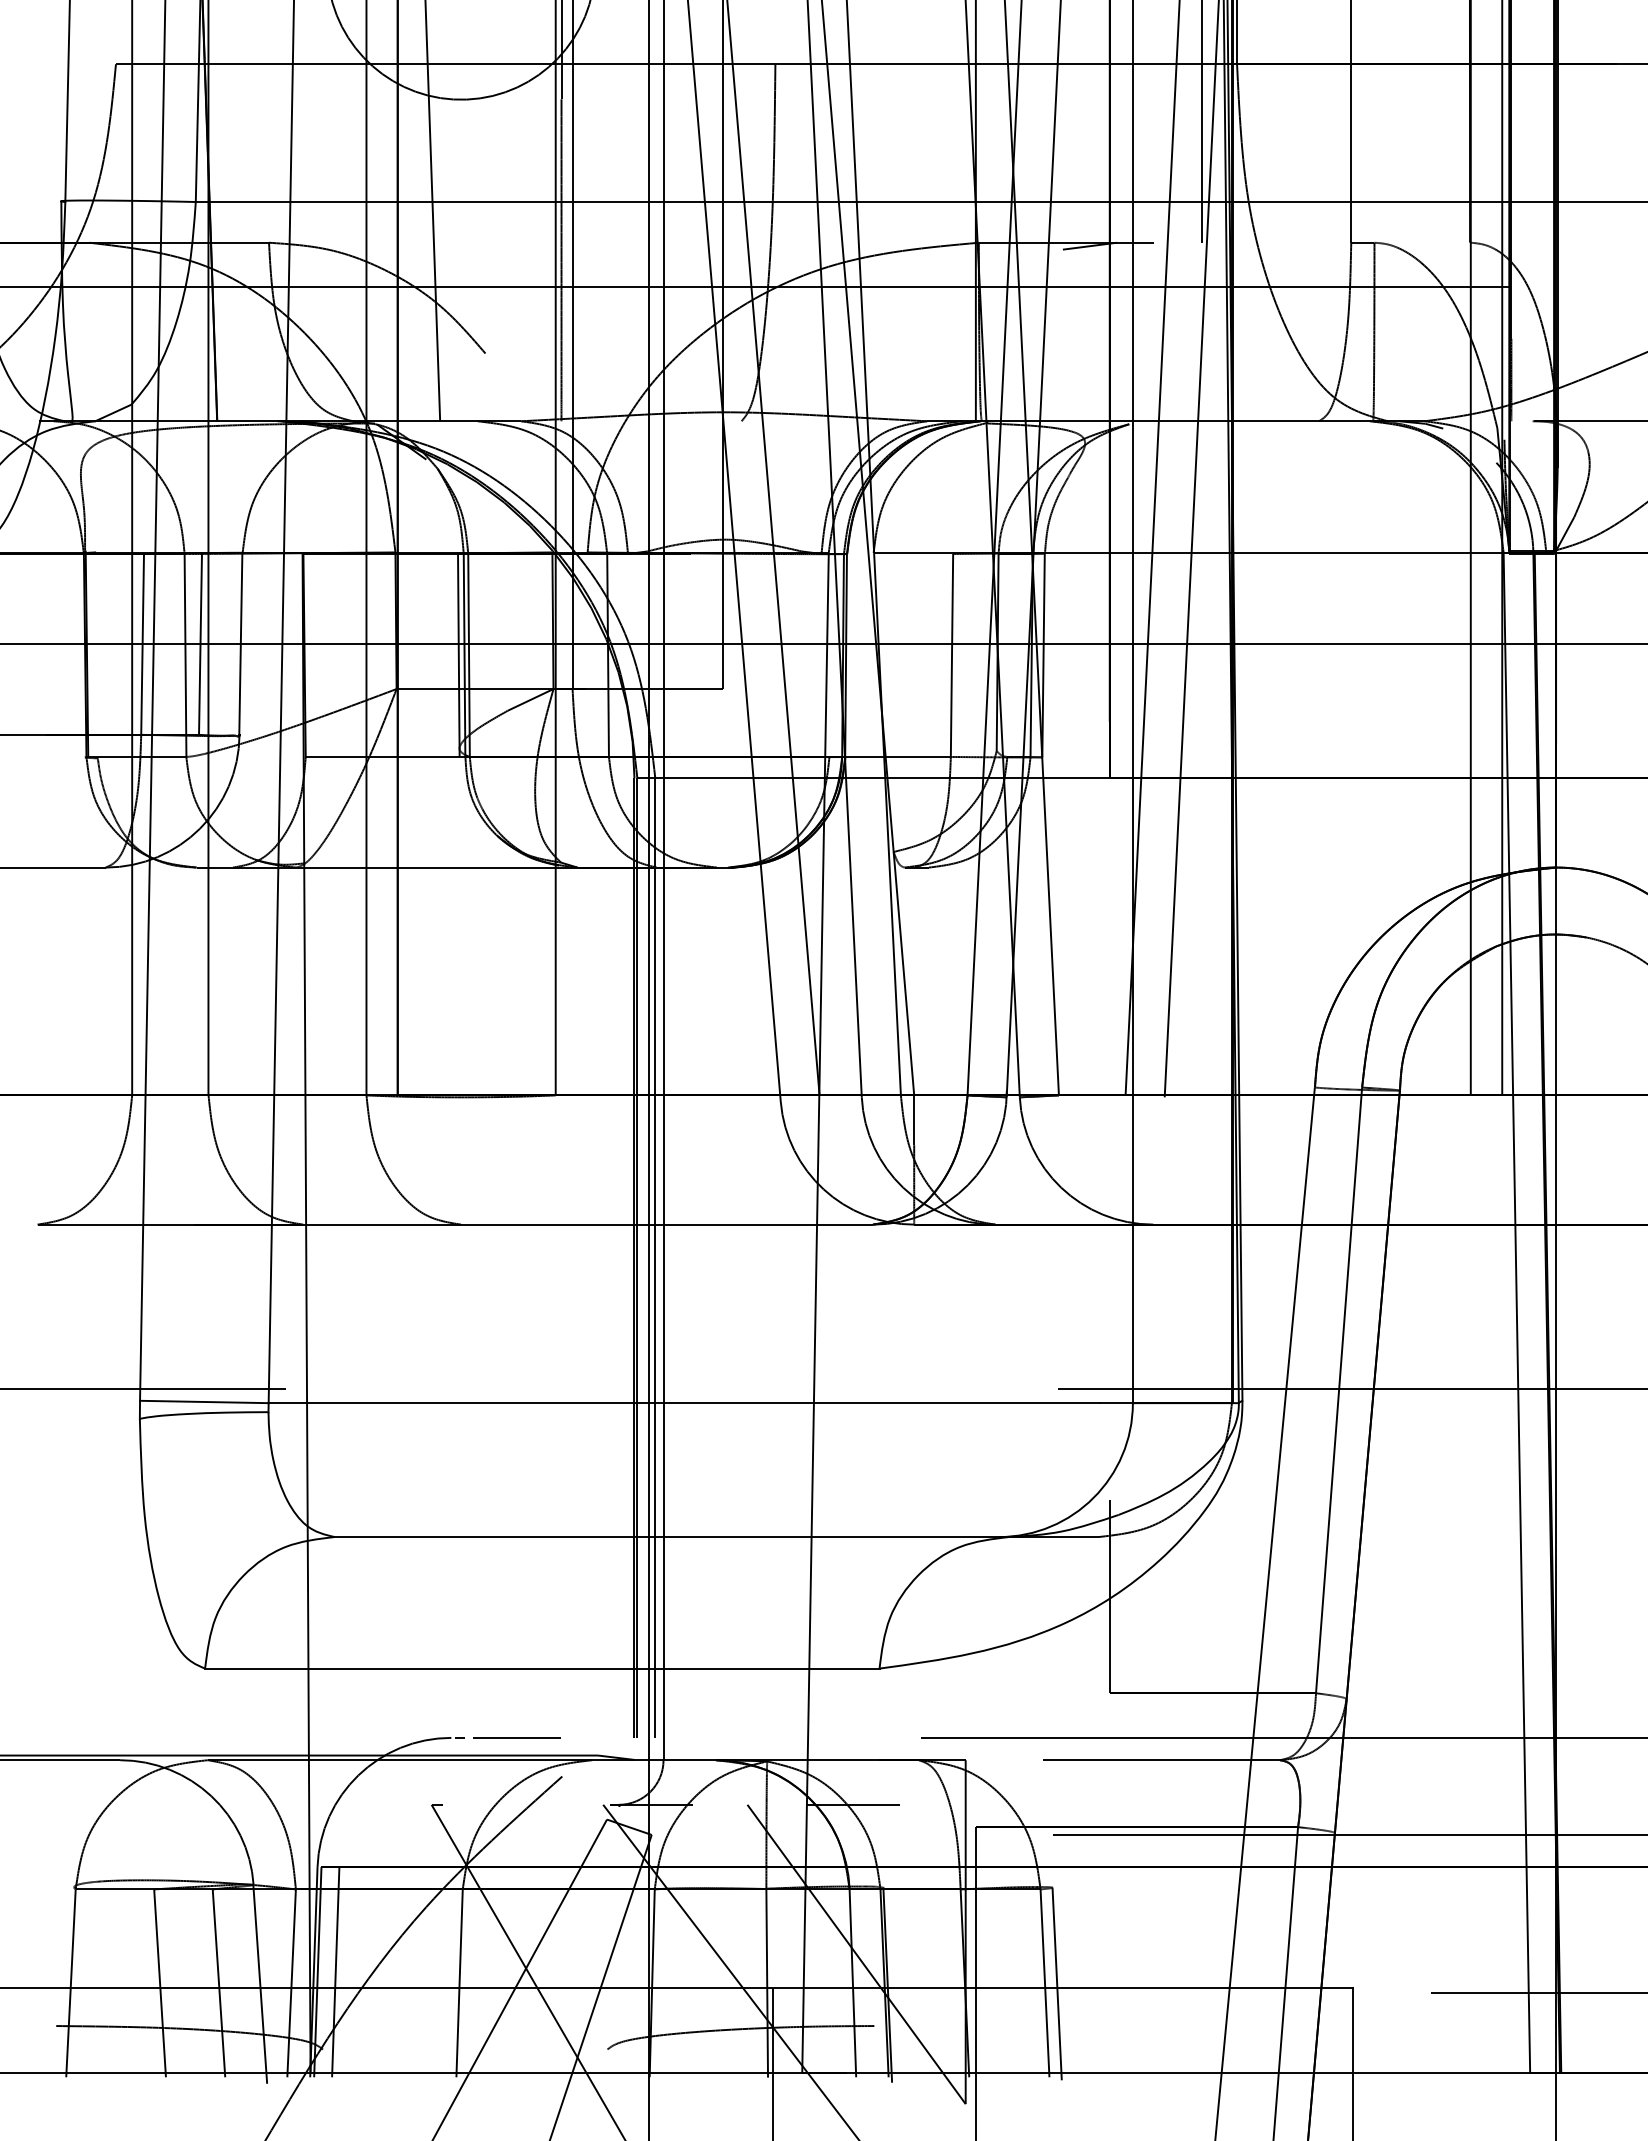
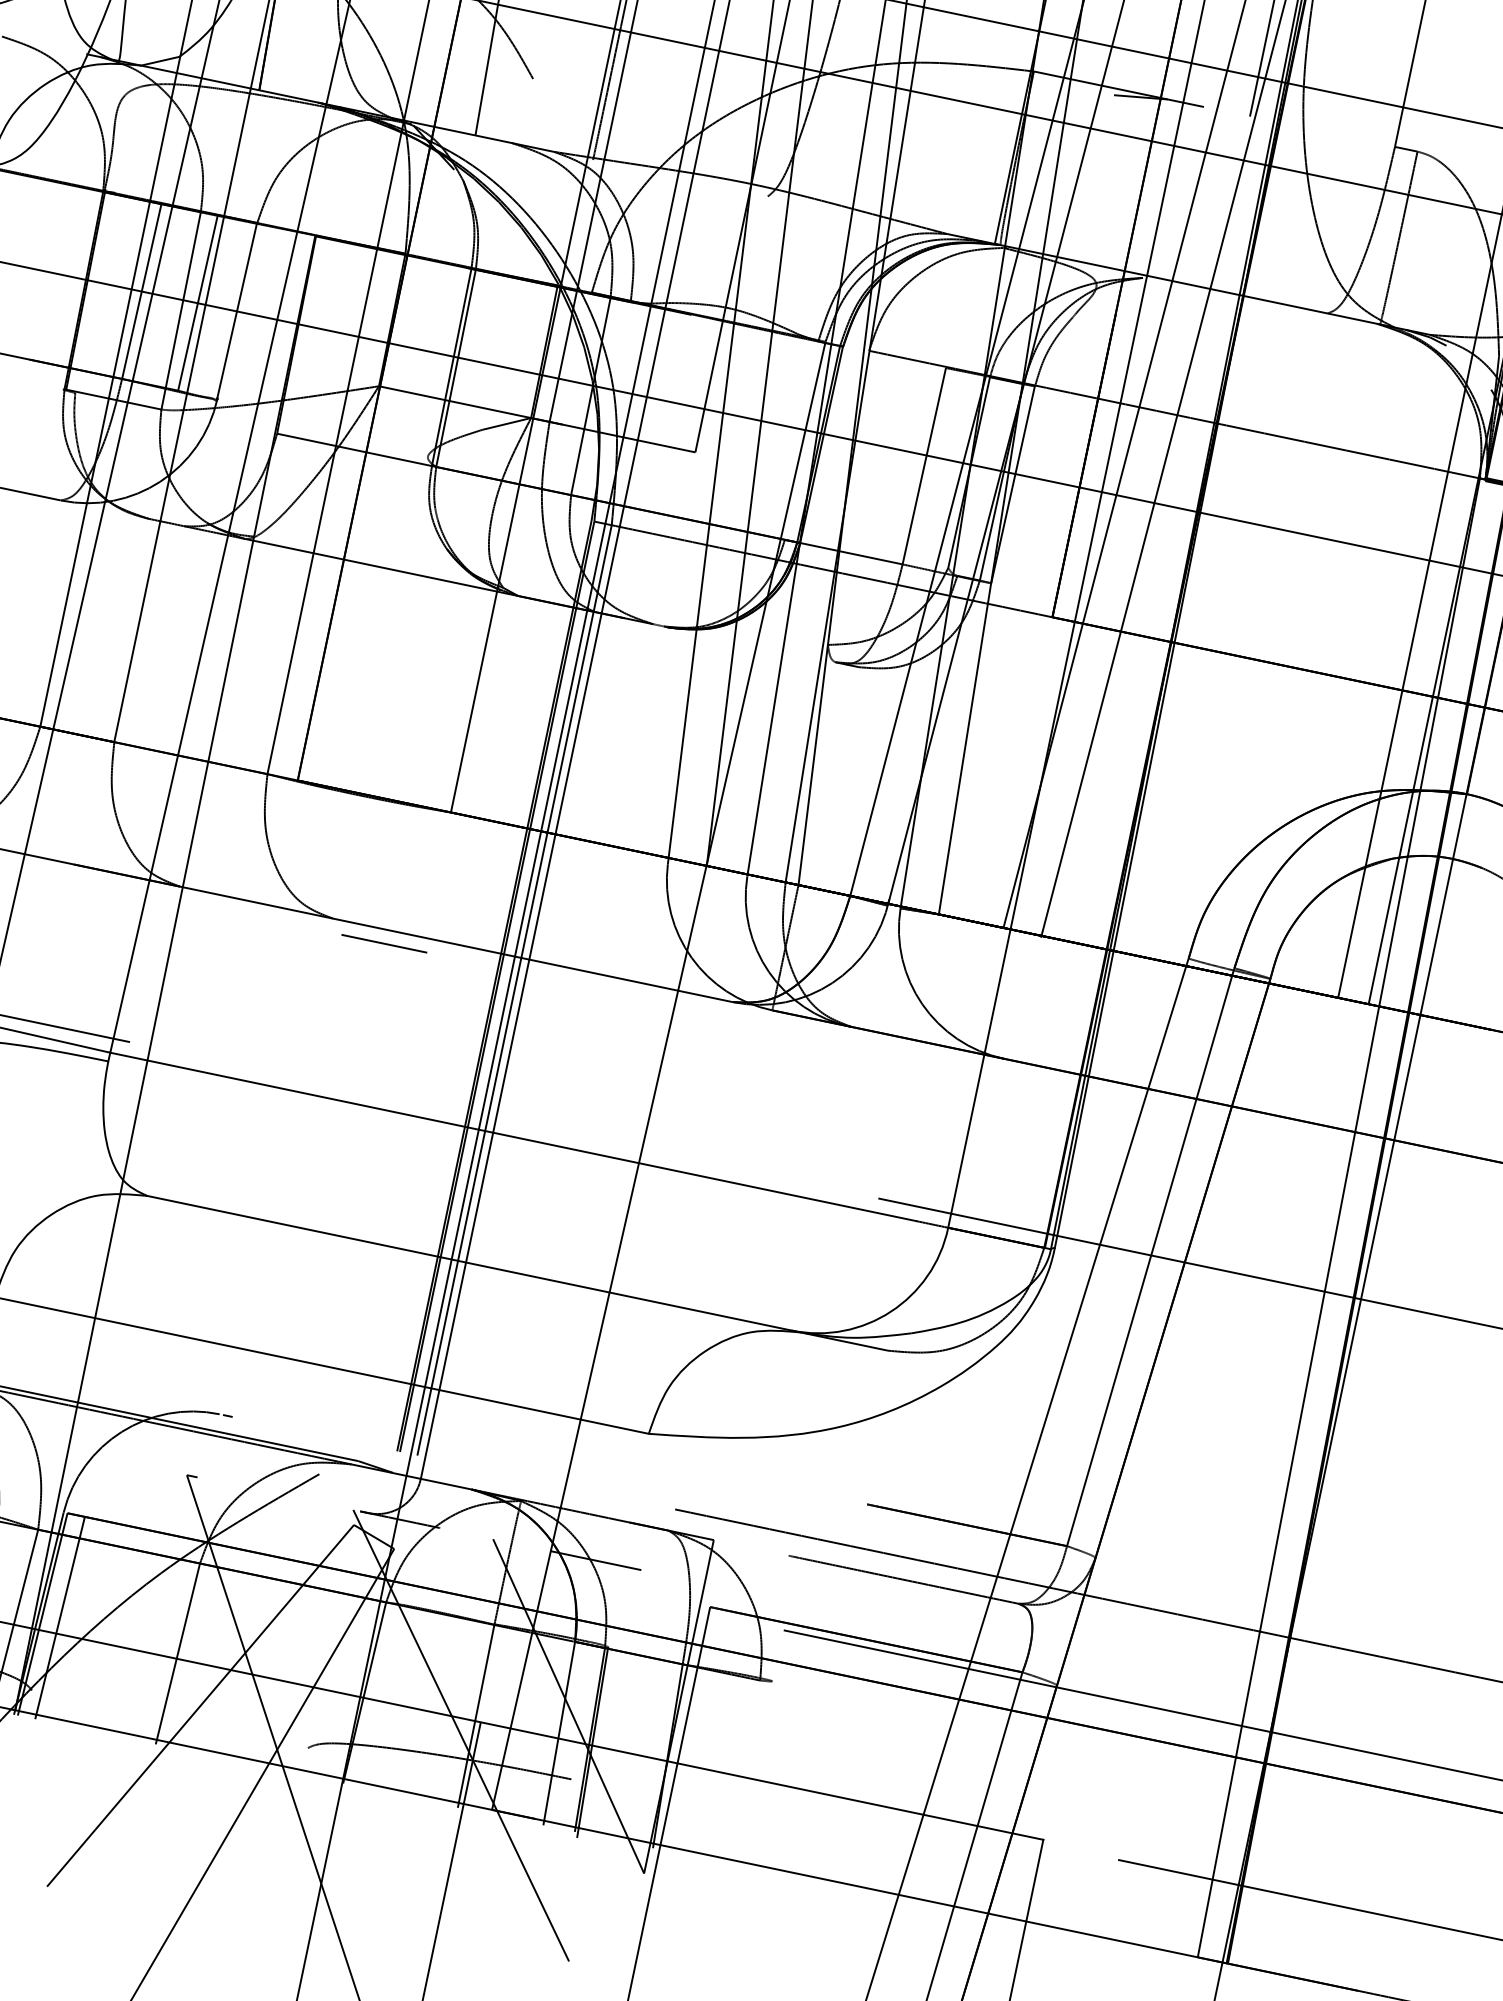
line: (458, 655) -> (445, 366), removed
line: (1109, 1596) -> (886, 1410), removed
line: (516, 1737) -> (383, 943), moved
line: (1044, 1983) -> (744, 1772), removed
line: (1056, 1983) -> (756, 1774), removed

